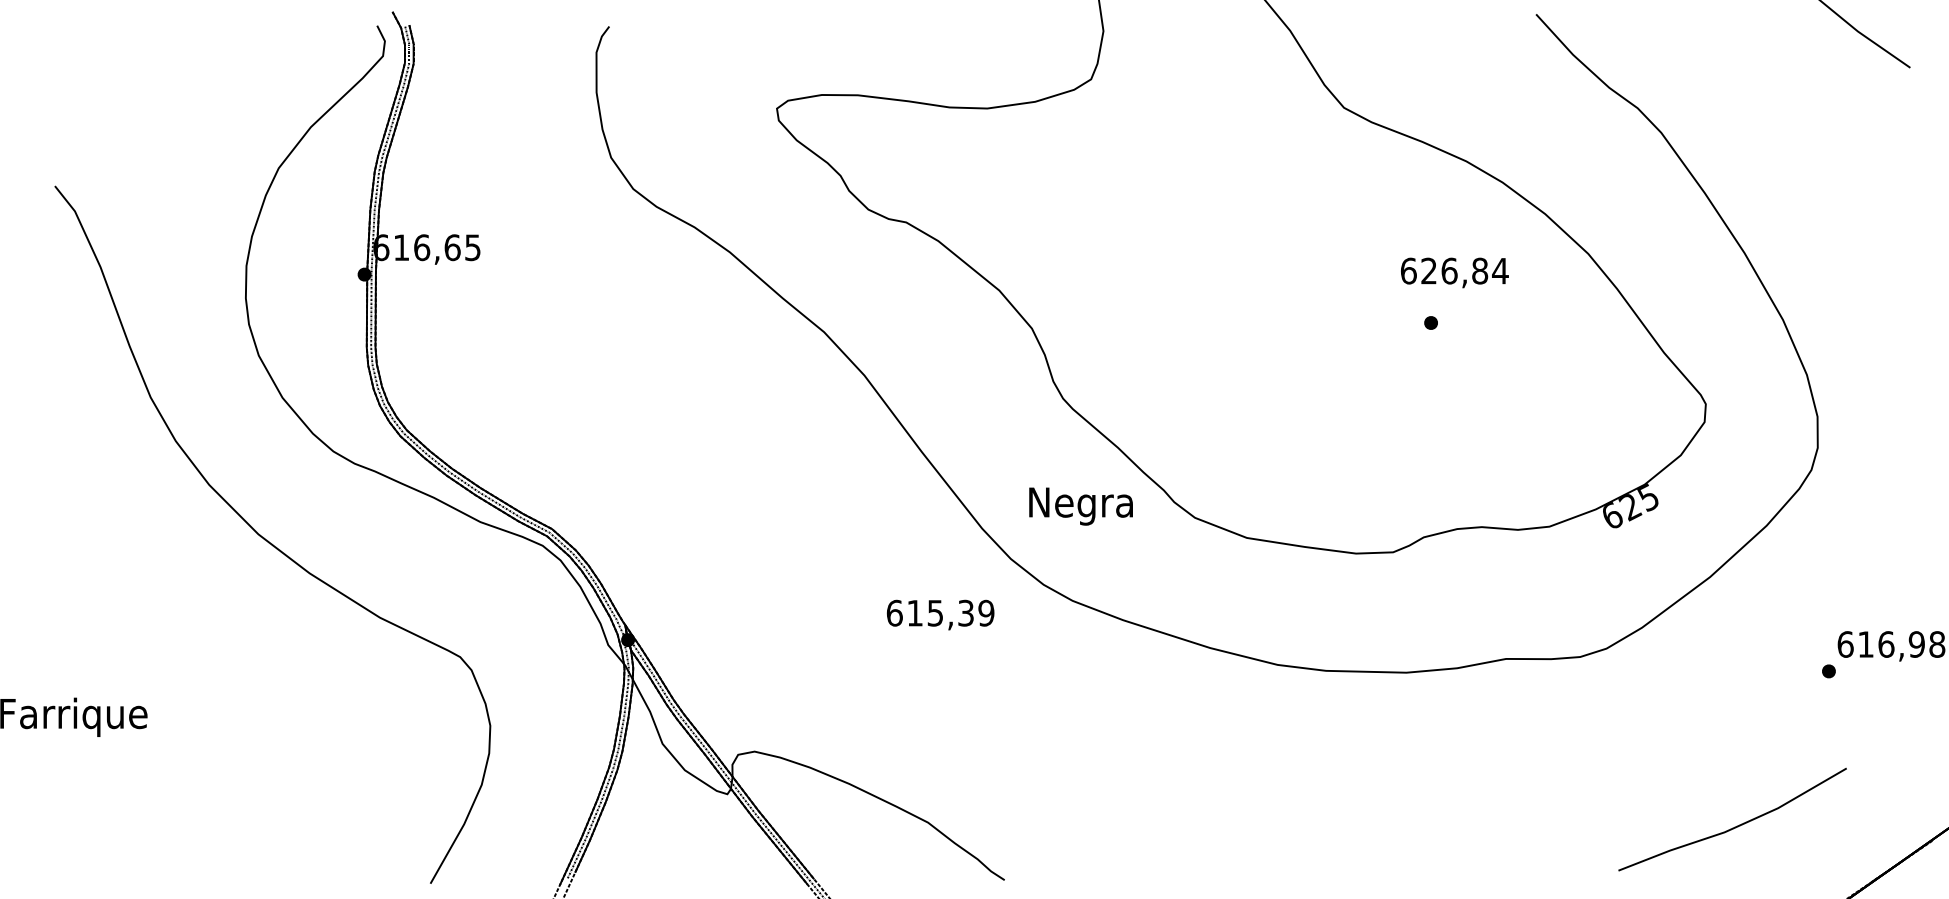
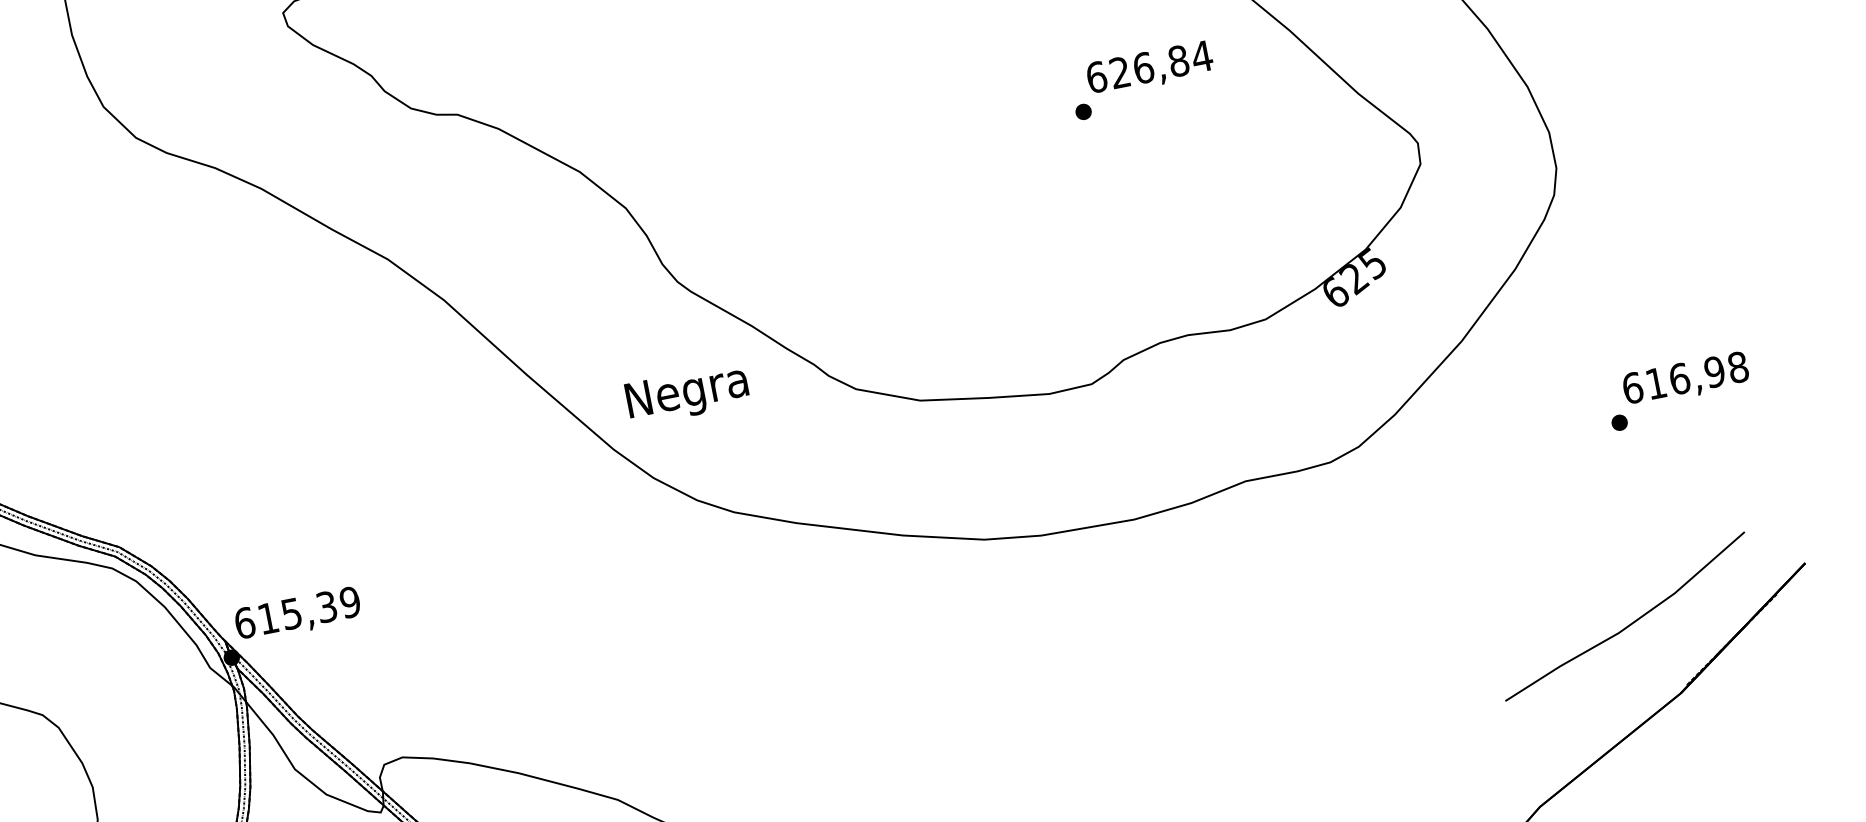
text: (1454, 272) -> (1149, 68), moved
text: (1080, 506) -> (686, 394), moved
text: (940, 614) -> (297, 614), moved
line: (1734, 826) -> (1628, 624), moved

